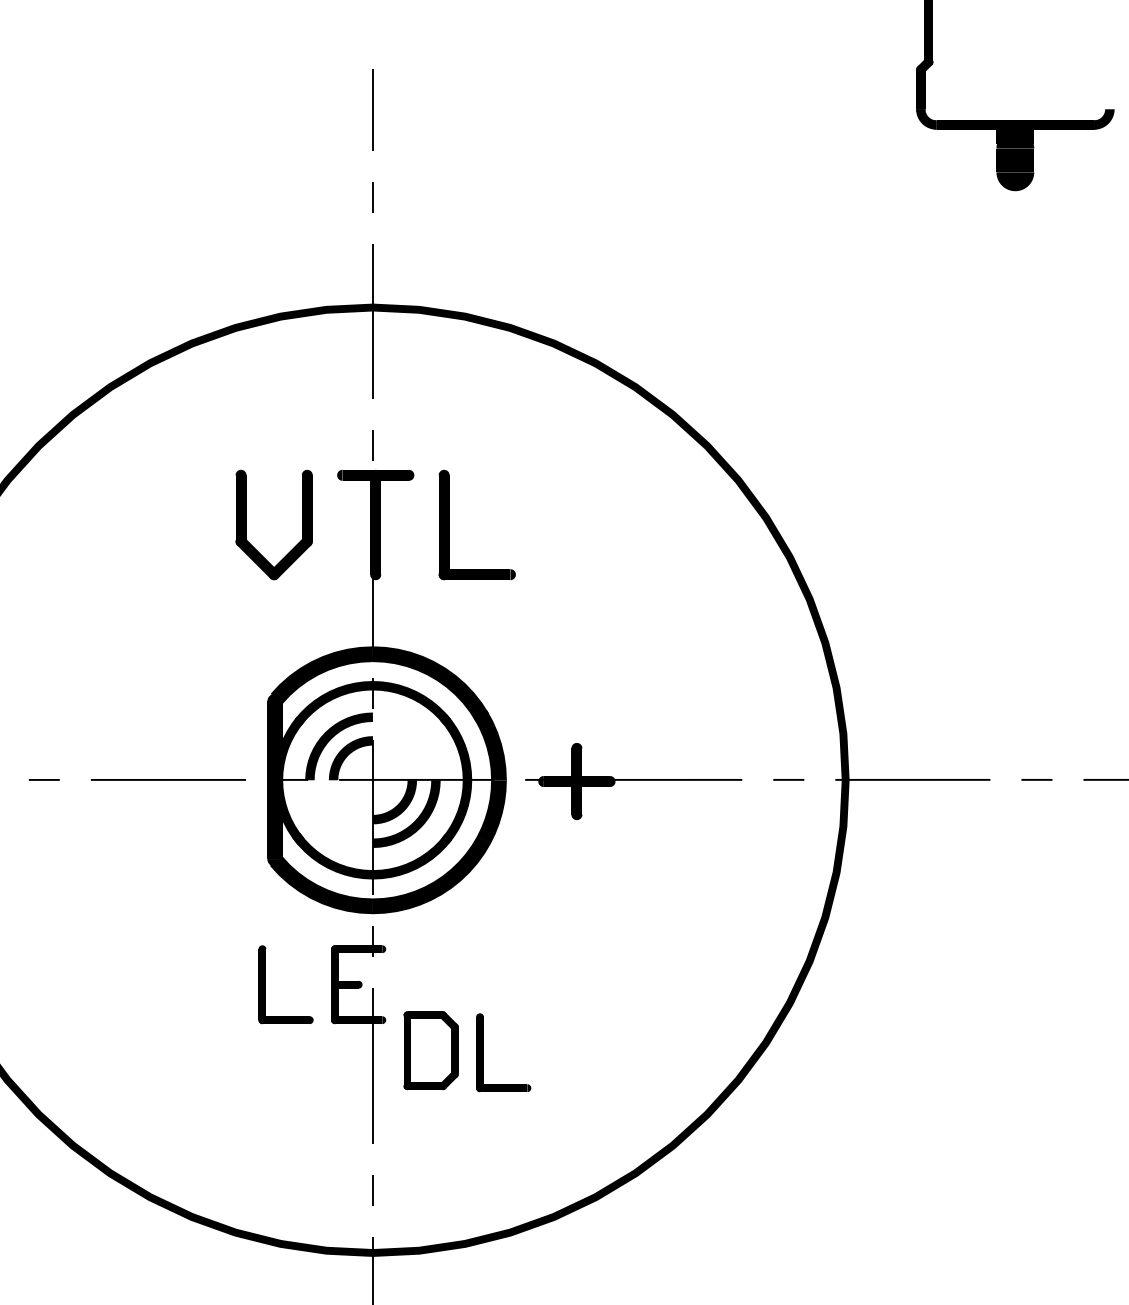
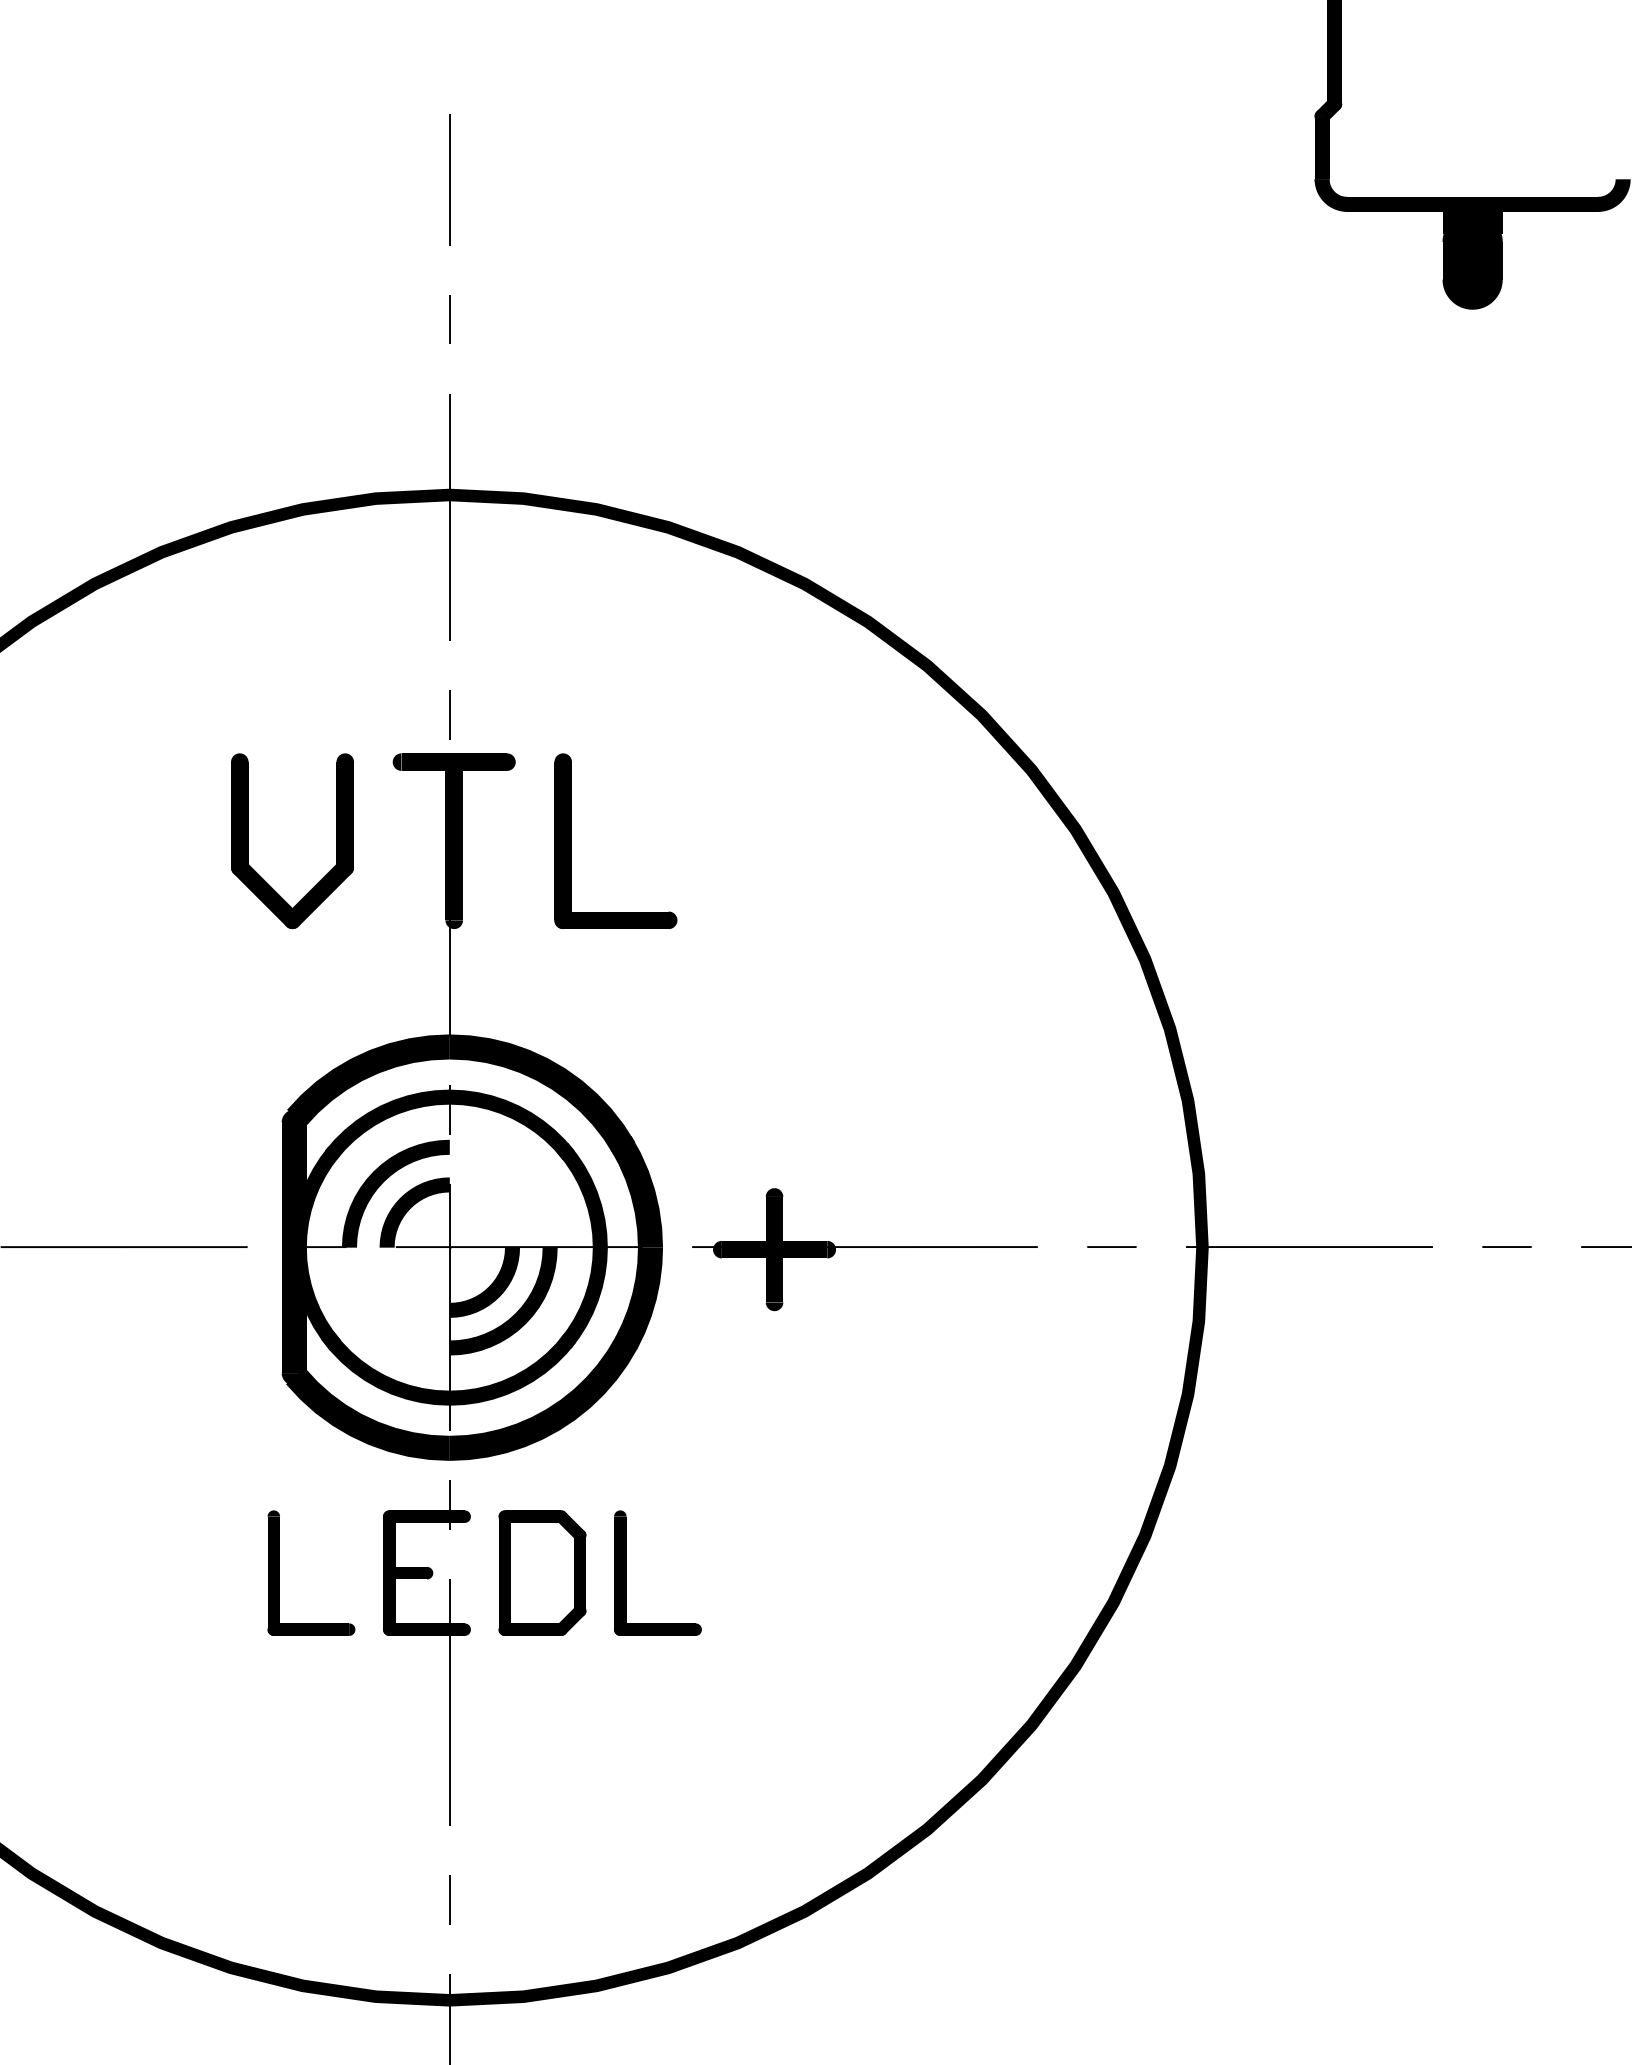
part: (430, 1050) -> (541, 1572), moved
part: (483, 1052) -> (625, 1572), moved

